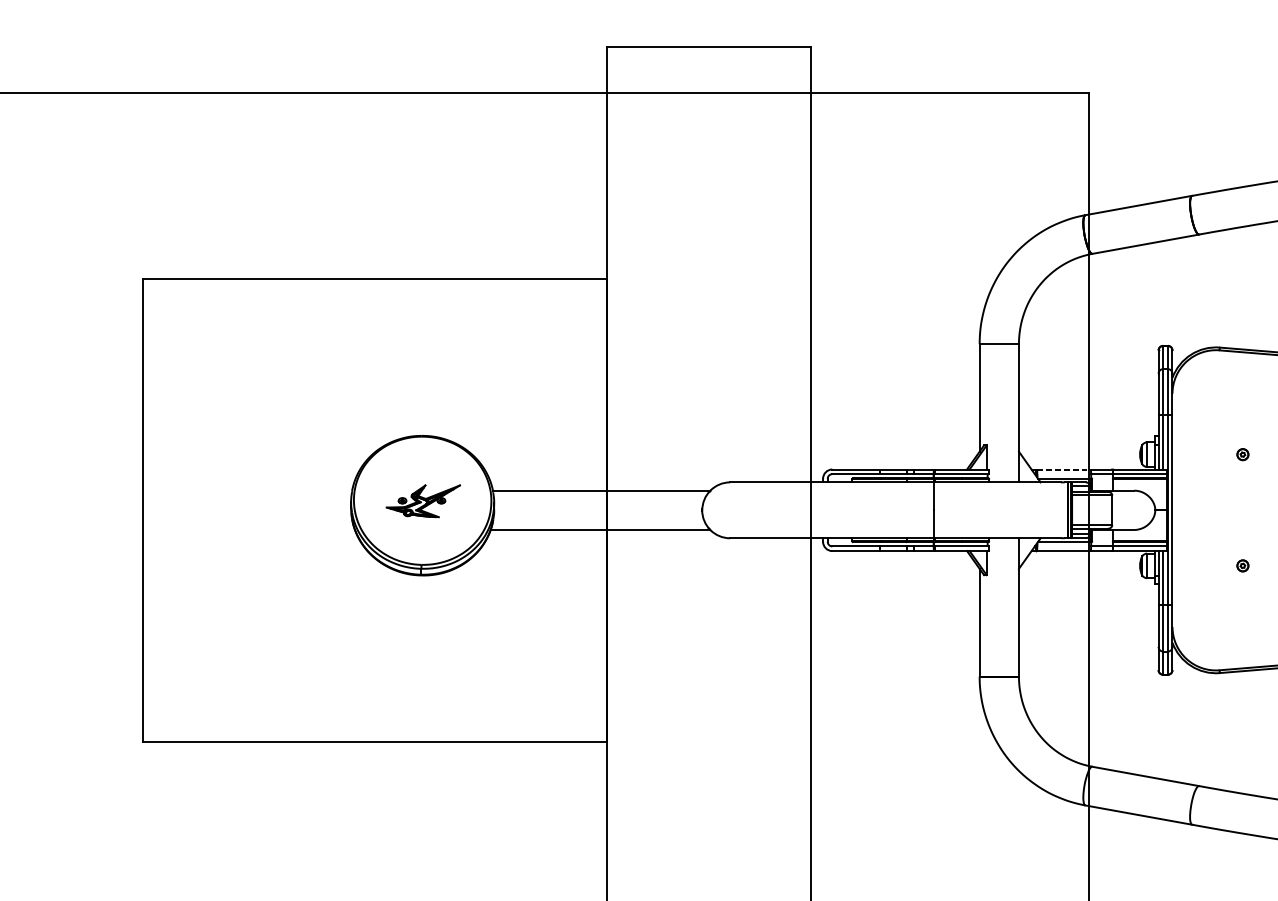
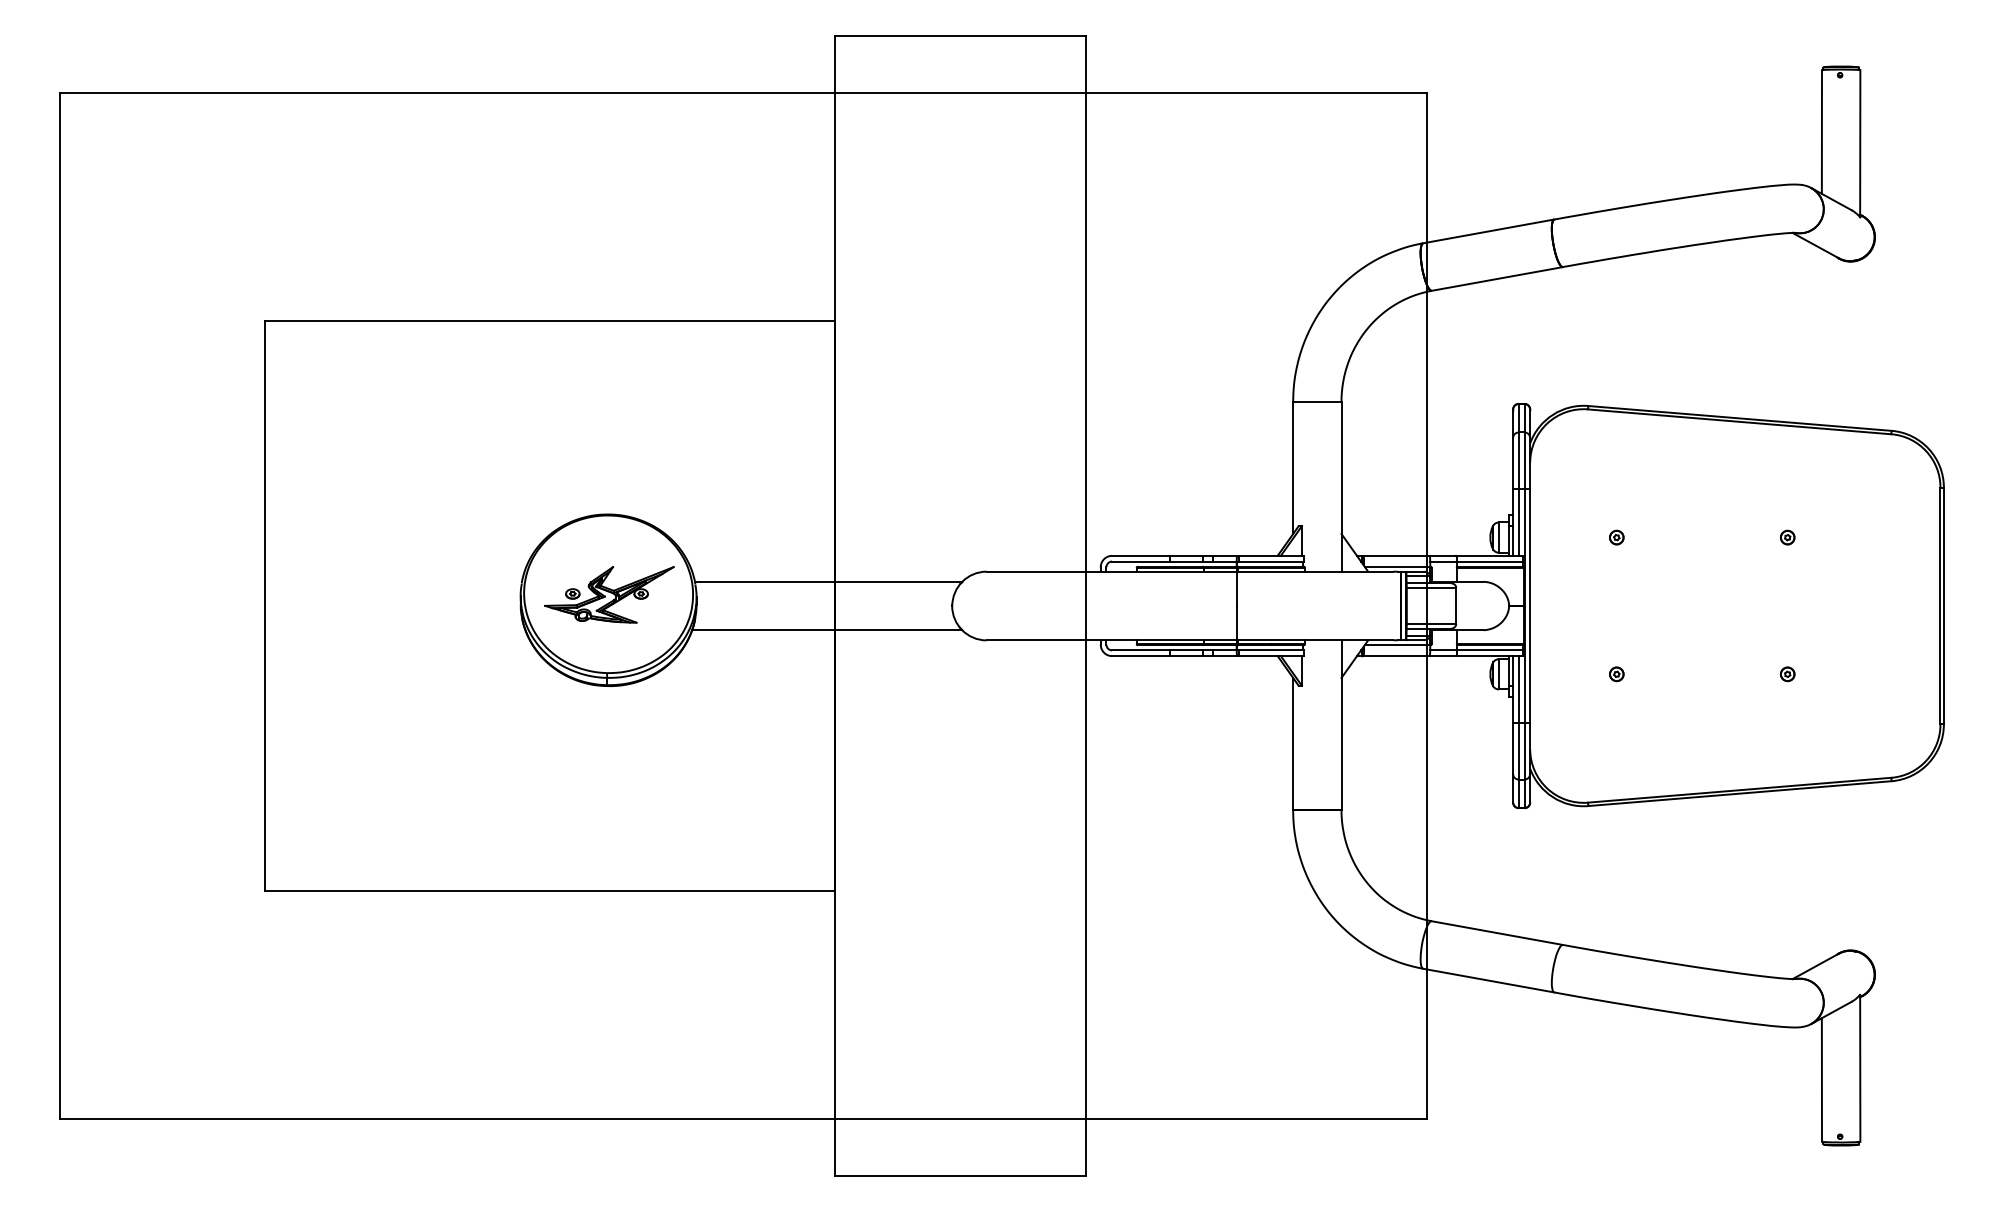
line: (1064, 469) -> (1397, 555), dashed -> solid
part: (423, 500) -> (609, 594), size x1.43

